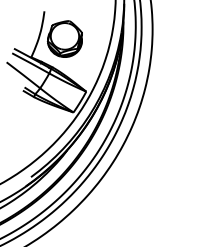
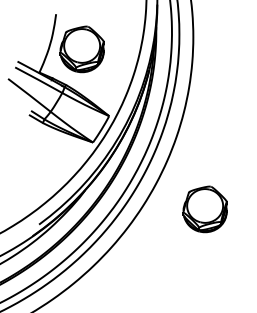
part: (161, 165) -> (204, 209), added

